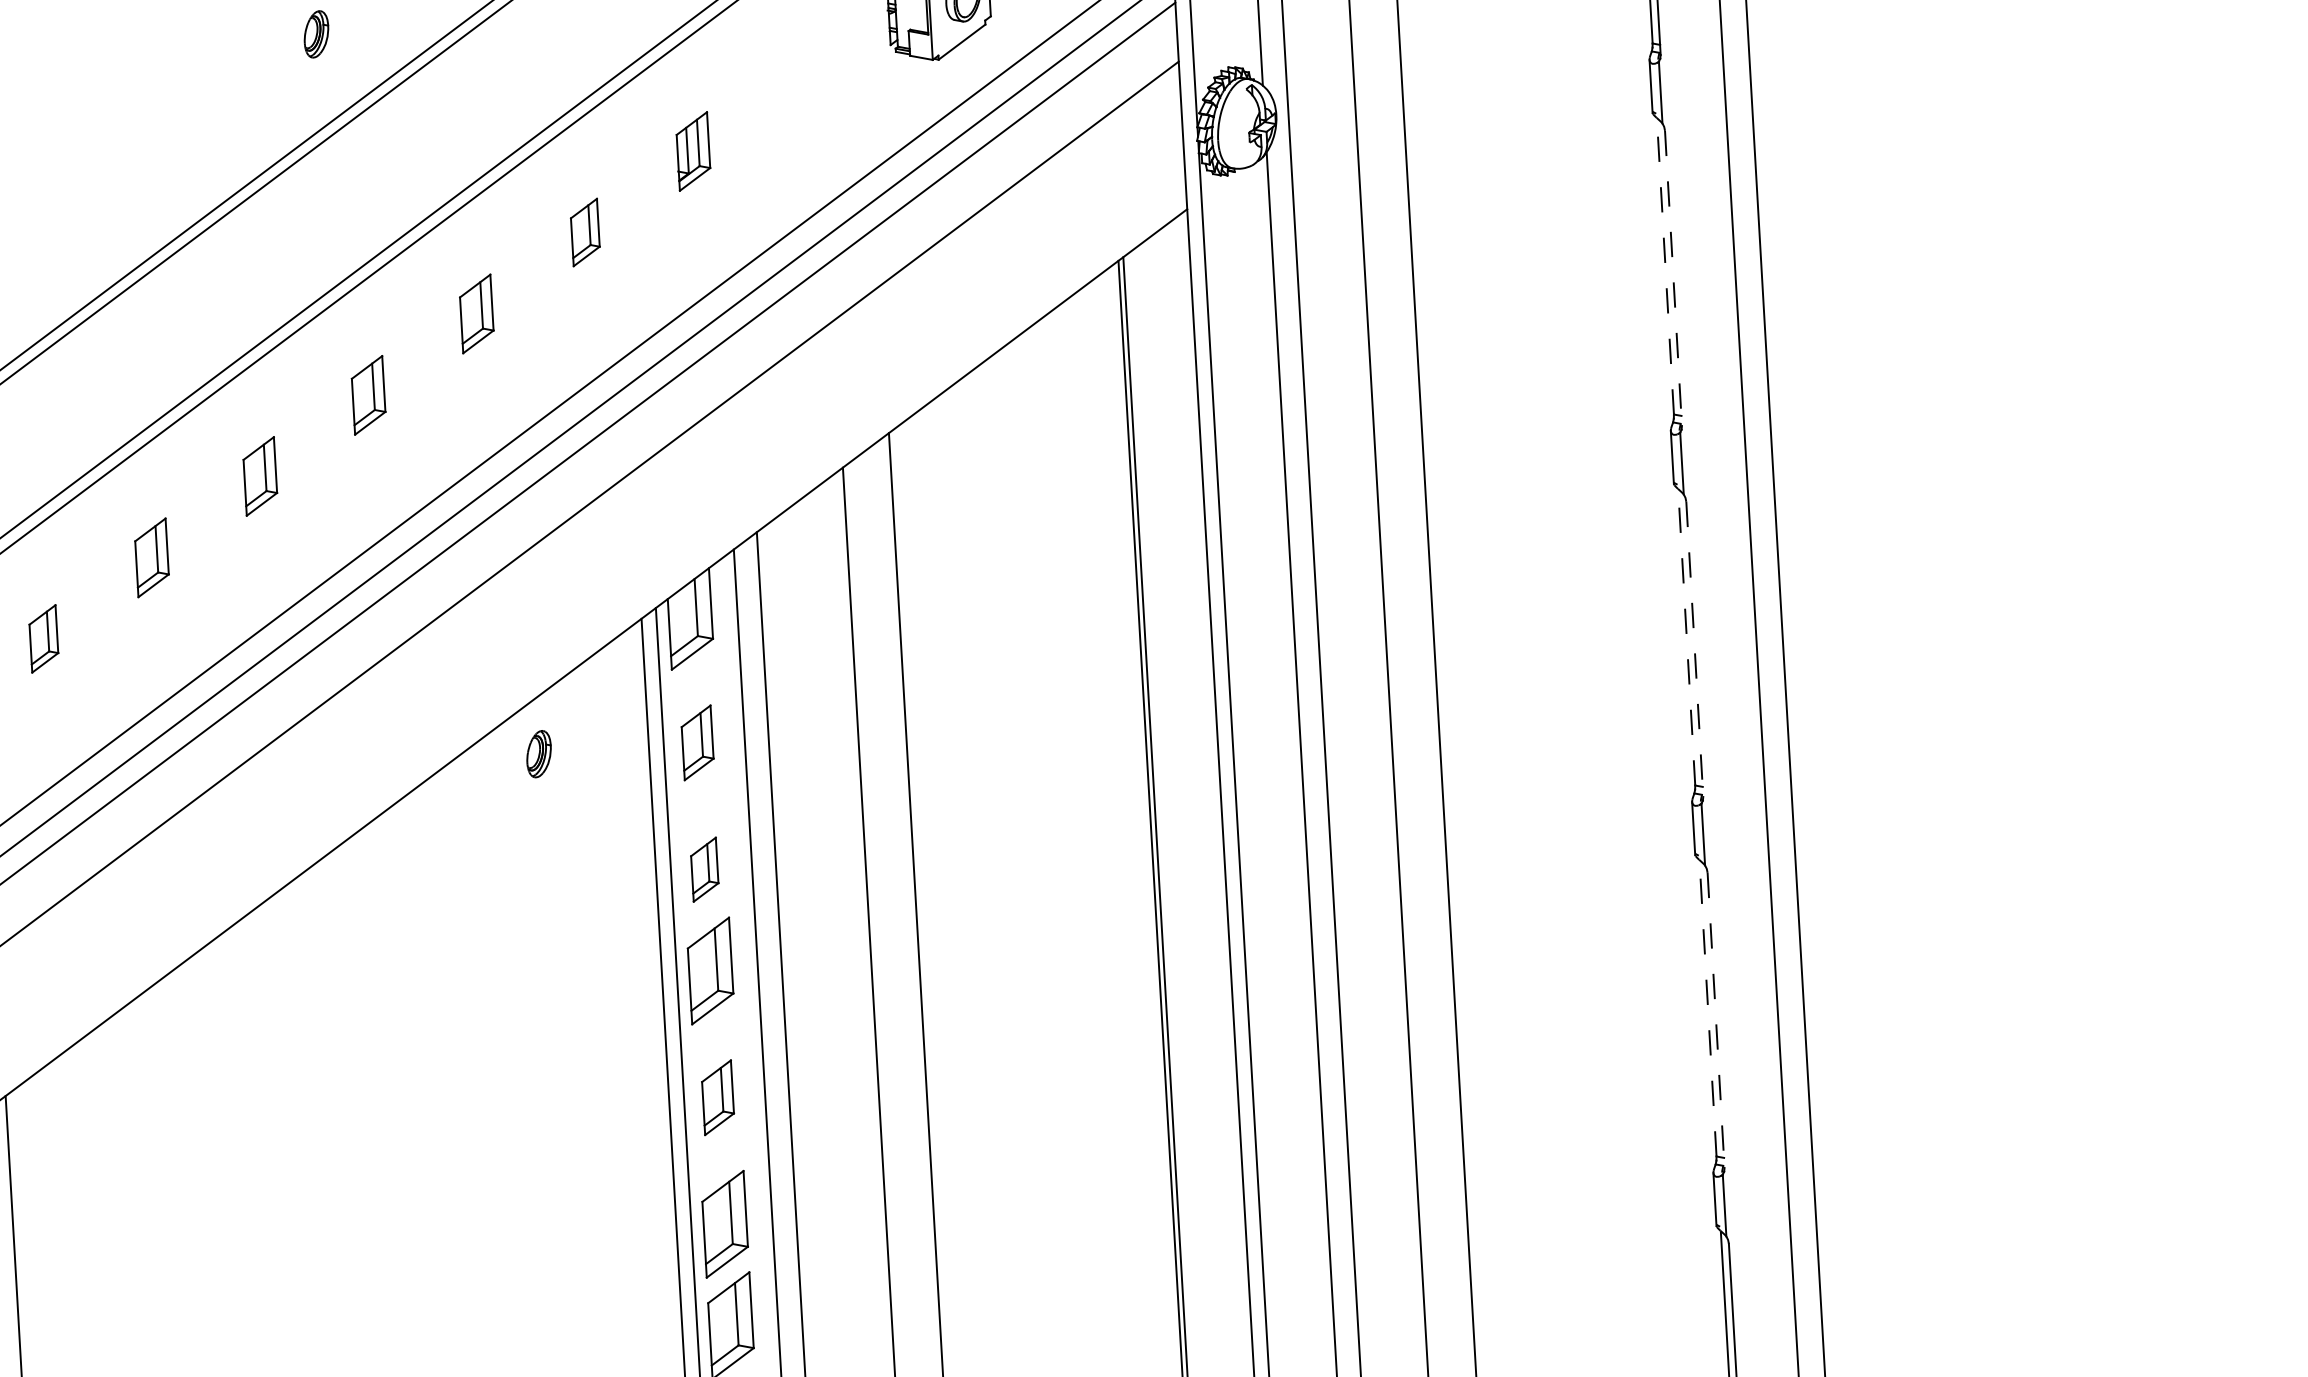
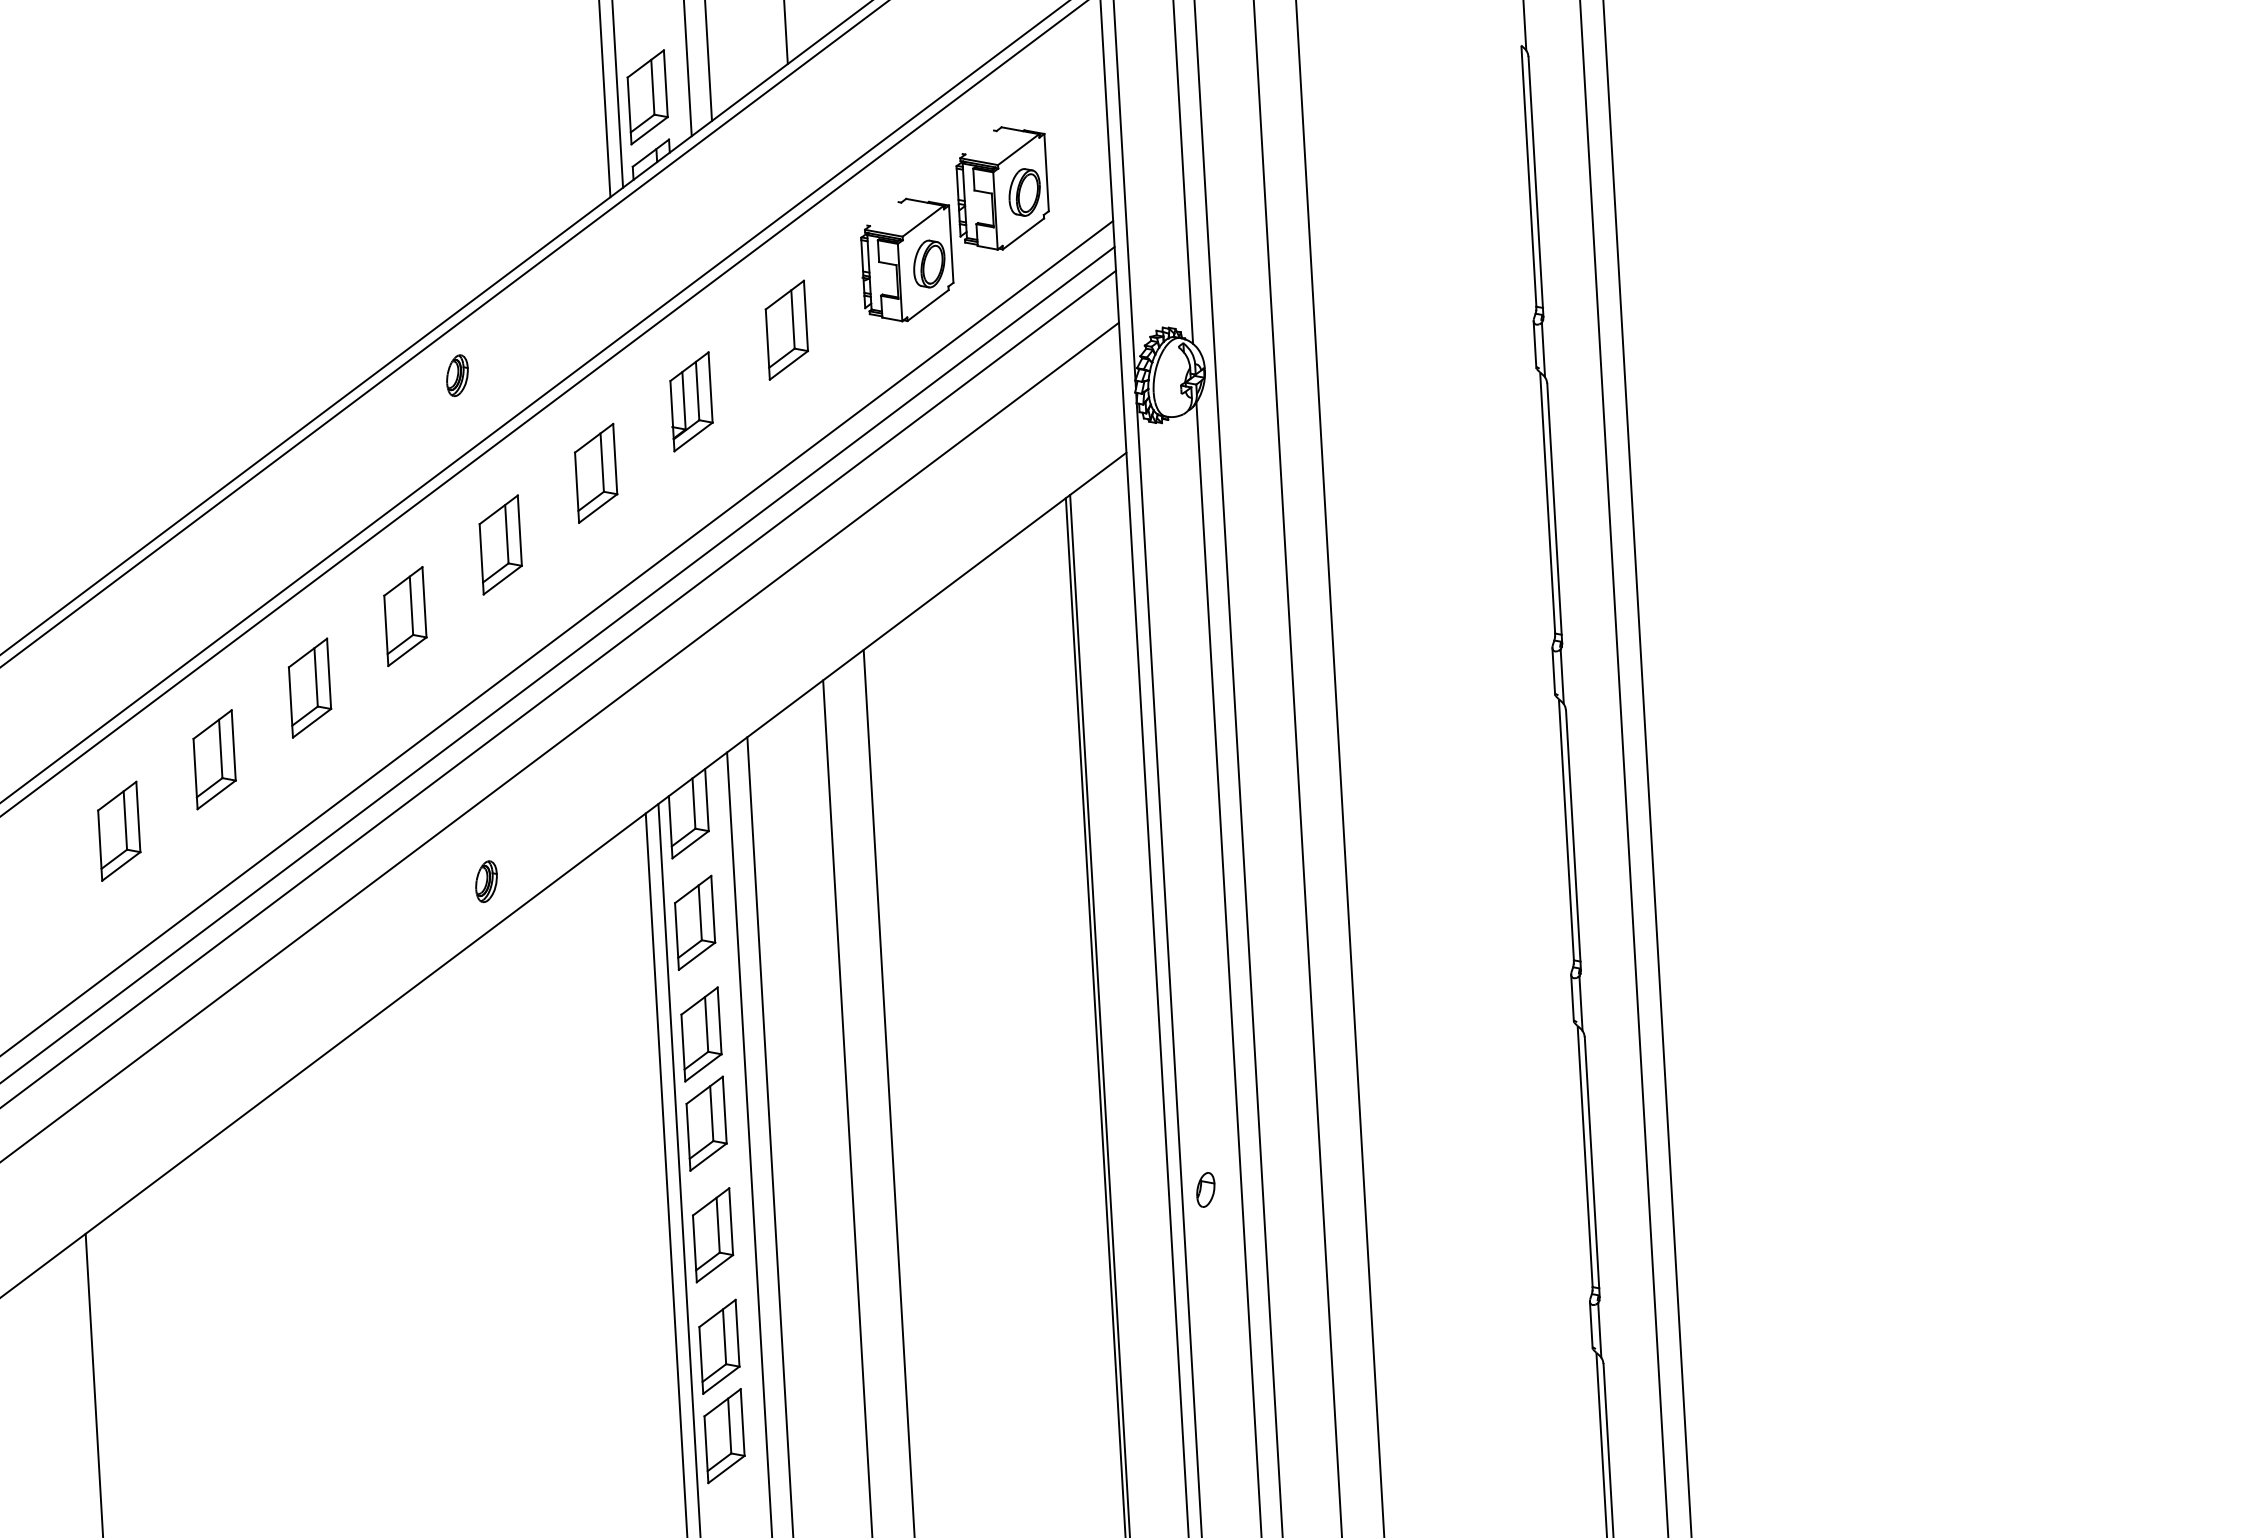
part: (316, 34) -> (457, 375), moved
part: (801, 69) -> (786, 329), added
part: (693, 151) -> (691, 401), size x1.43
part: (585, 231) -> (596, 472), size x1.67
line: (1665, 266) -> (1547, 503), dashed -> solid
line: (1673, 279) -> (1554, 514), dashed -> solid
part: (476, 313) -> (500, 544), size x1.43
part: (368, 395) -> (405, 616), size x1.43
part: (259, 475) -> (309, 687), size x1.43
part: (151, 557) -> (214, 759), size x1.43
line: (1686, 636) -> (1566, 829), dashed -> solid
part: (44, 638) -> (119, 830), size x1.67
line: (1694, 649) -> (1573, 840), dashed -> solid
part: (697, 742) -> (695, 922), size x1.43
part: (539, 753) -> (486, 881), moved
part: (704, 869) -> (701, 1034), size x1.67
line: (1708, 1008) -> (1585, 1156), dashed -> solid
line: (1716, 1020) -> (1592, 1167), dashed -> solid
part: (1276, 1045) -> (1205, 1189), added
part: (718, 1097) -> (713, 1235), size x1.43

